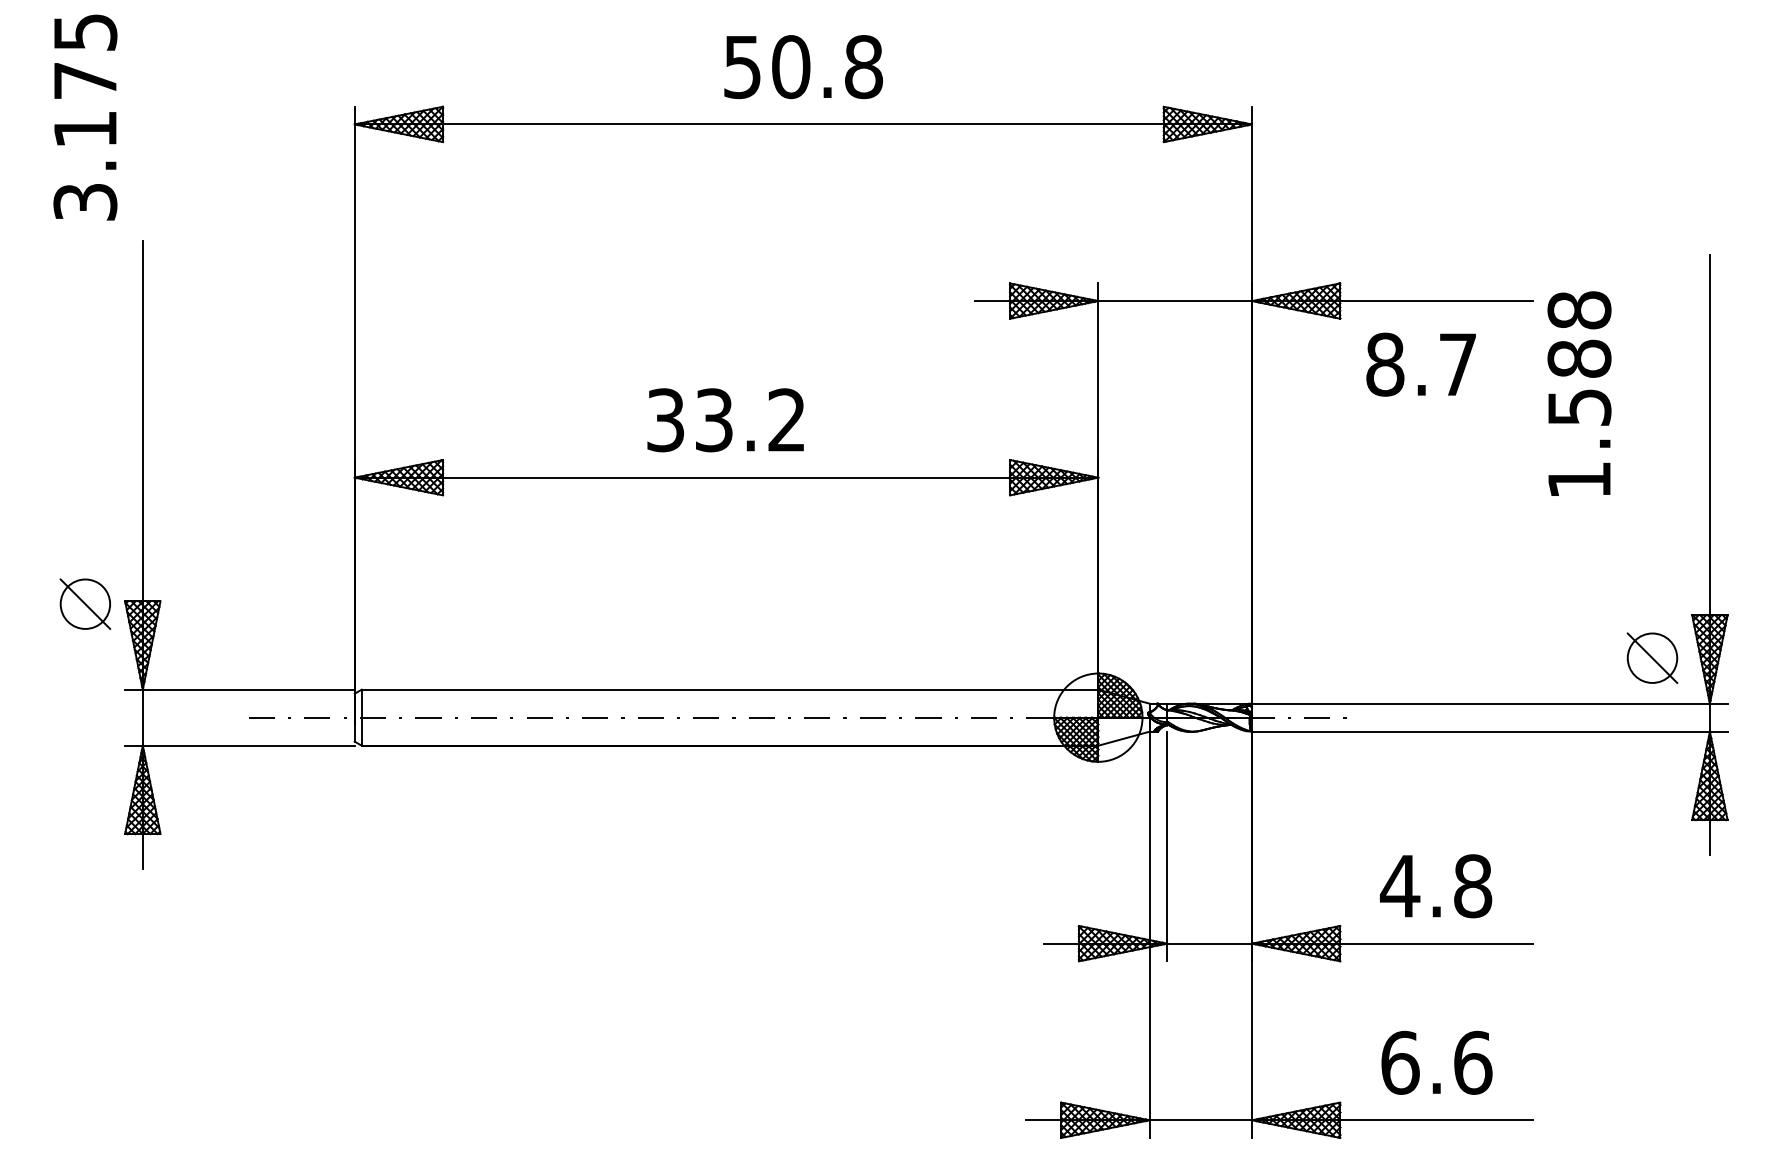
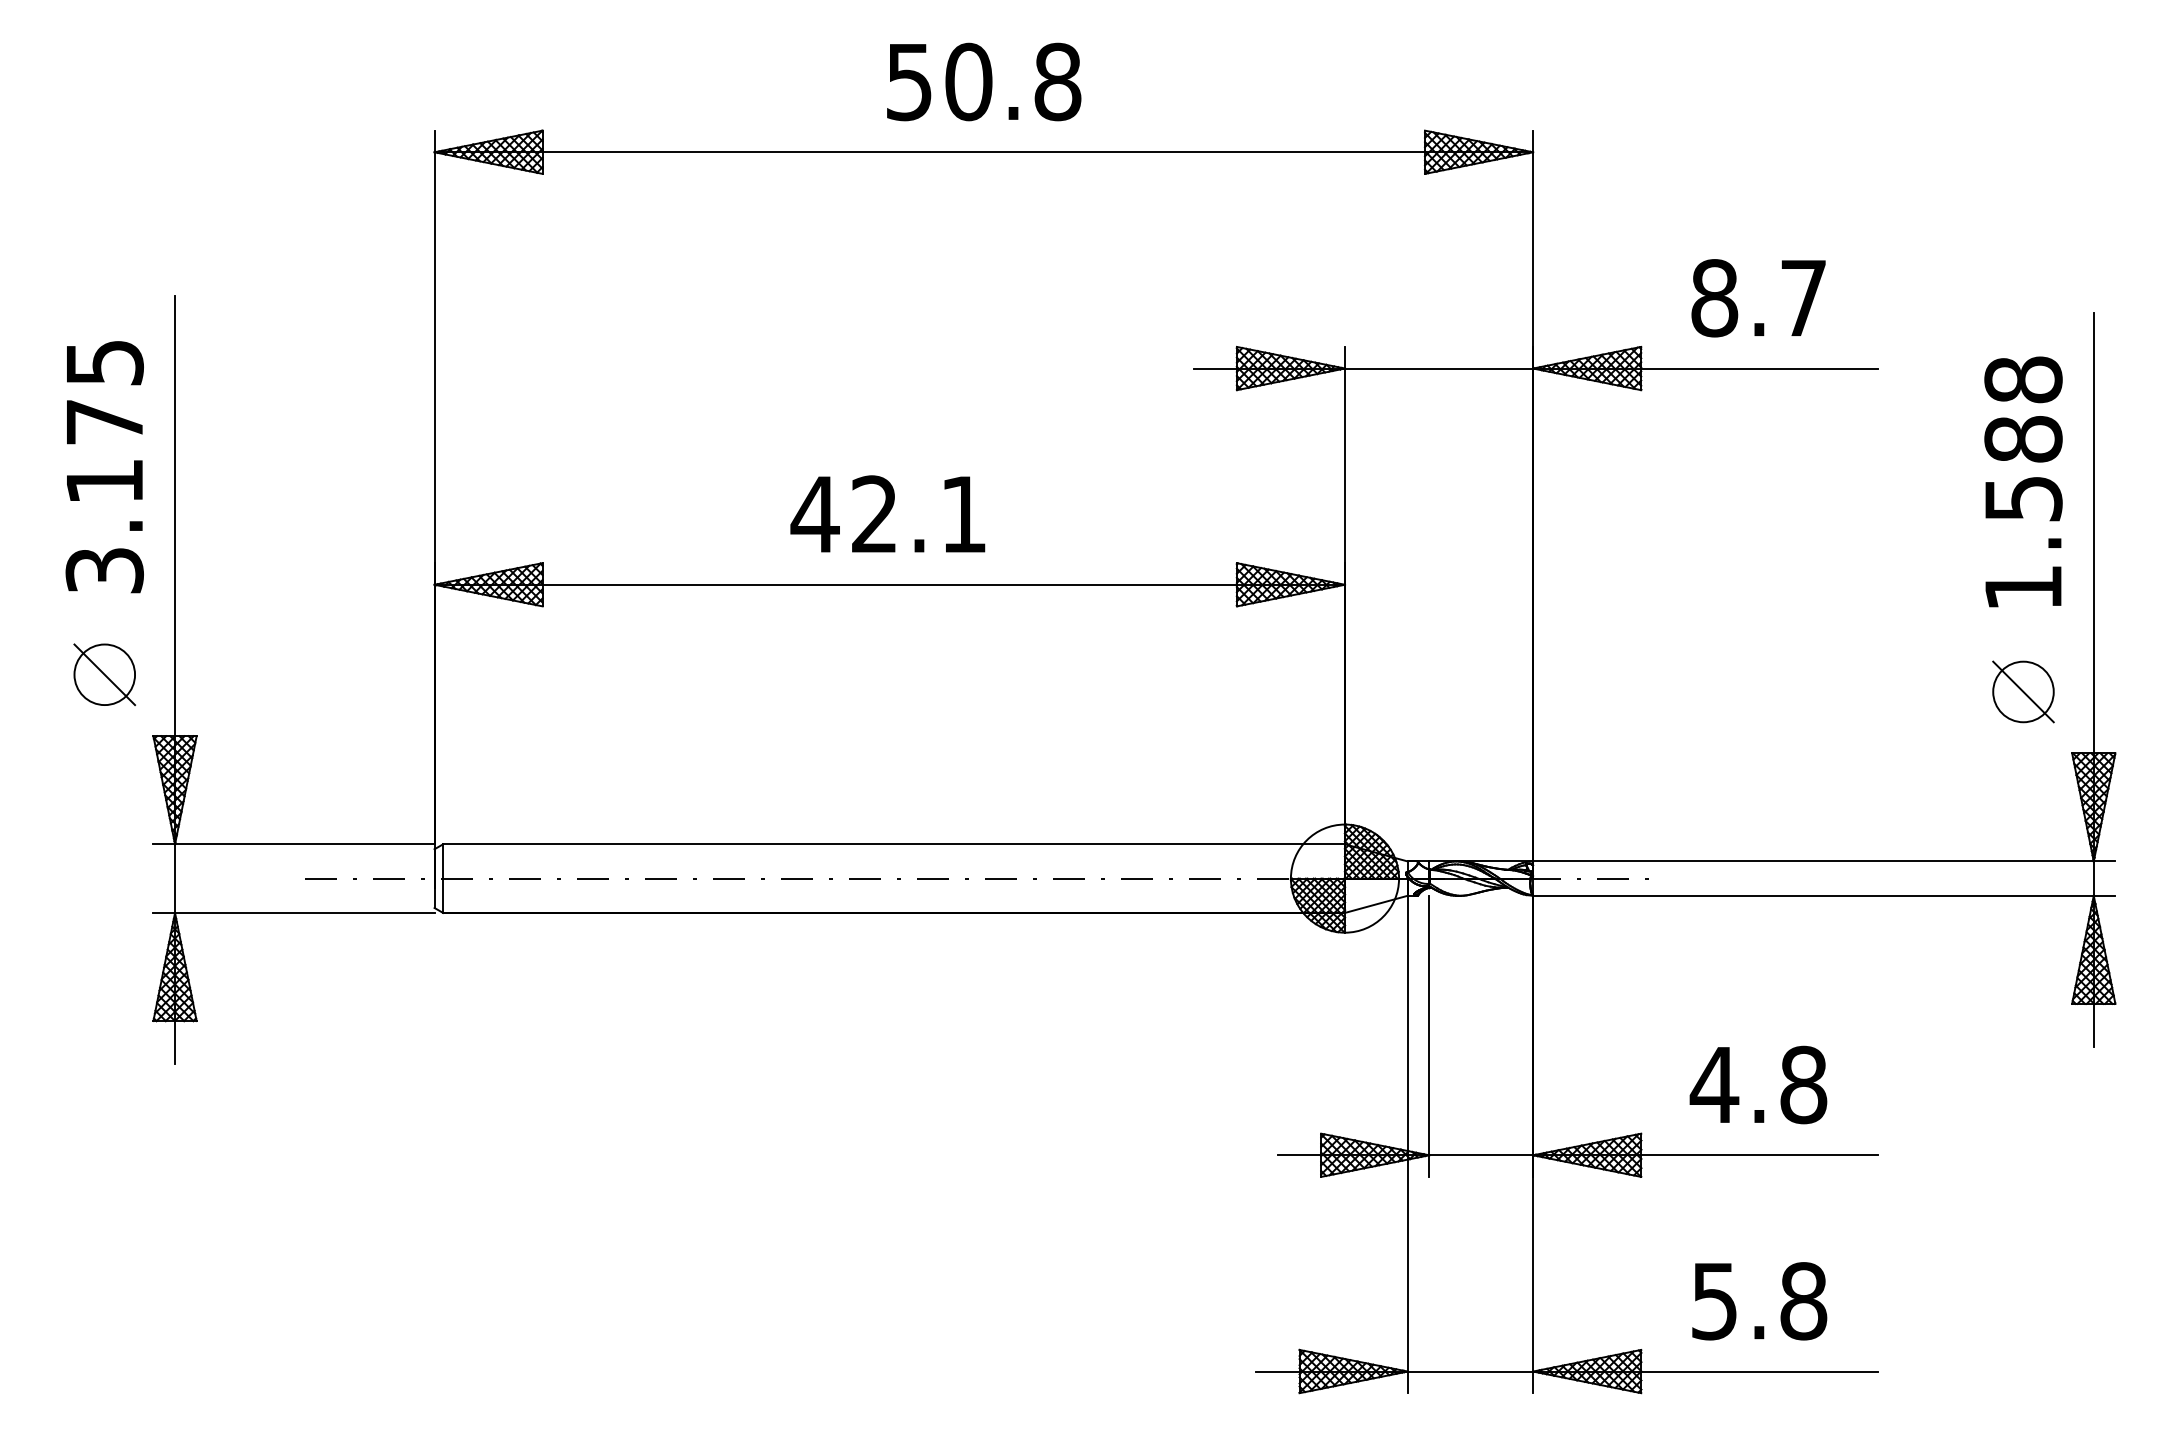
text: (85, 117) -> (104, 466), moved
text: (1420, 364) -> (1757, 298), moved
text: (1579, 393) -> (2023, 481), moved
text: (724, 420) -> (887, 514), 33.2 -> 42.1
part: (85, 603) -> (104, 673), moved
part: (1652, 657) -> (2023, 691), moved
text: (1436, 1062) -> (1759, 1300), 6.6 -> 5.8

